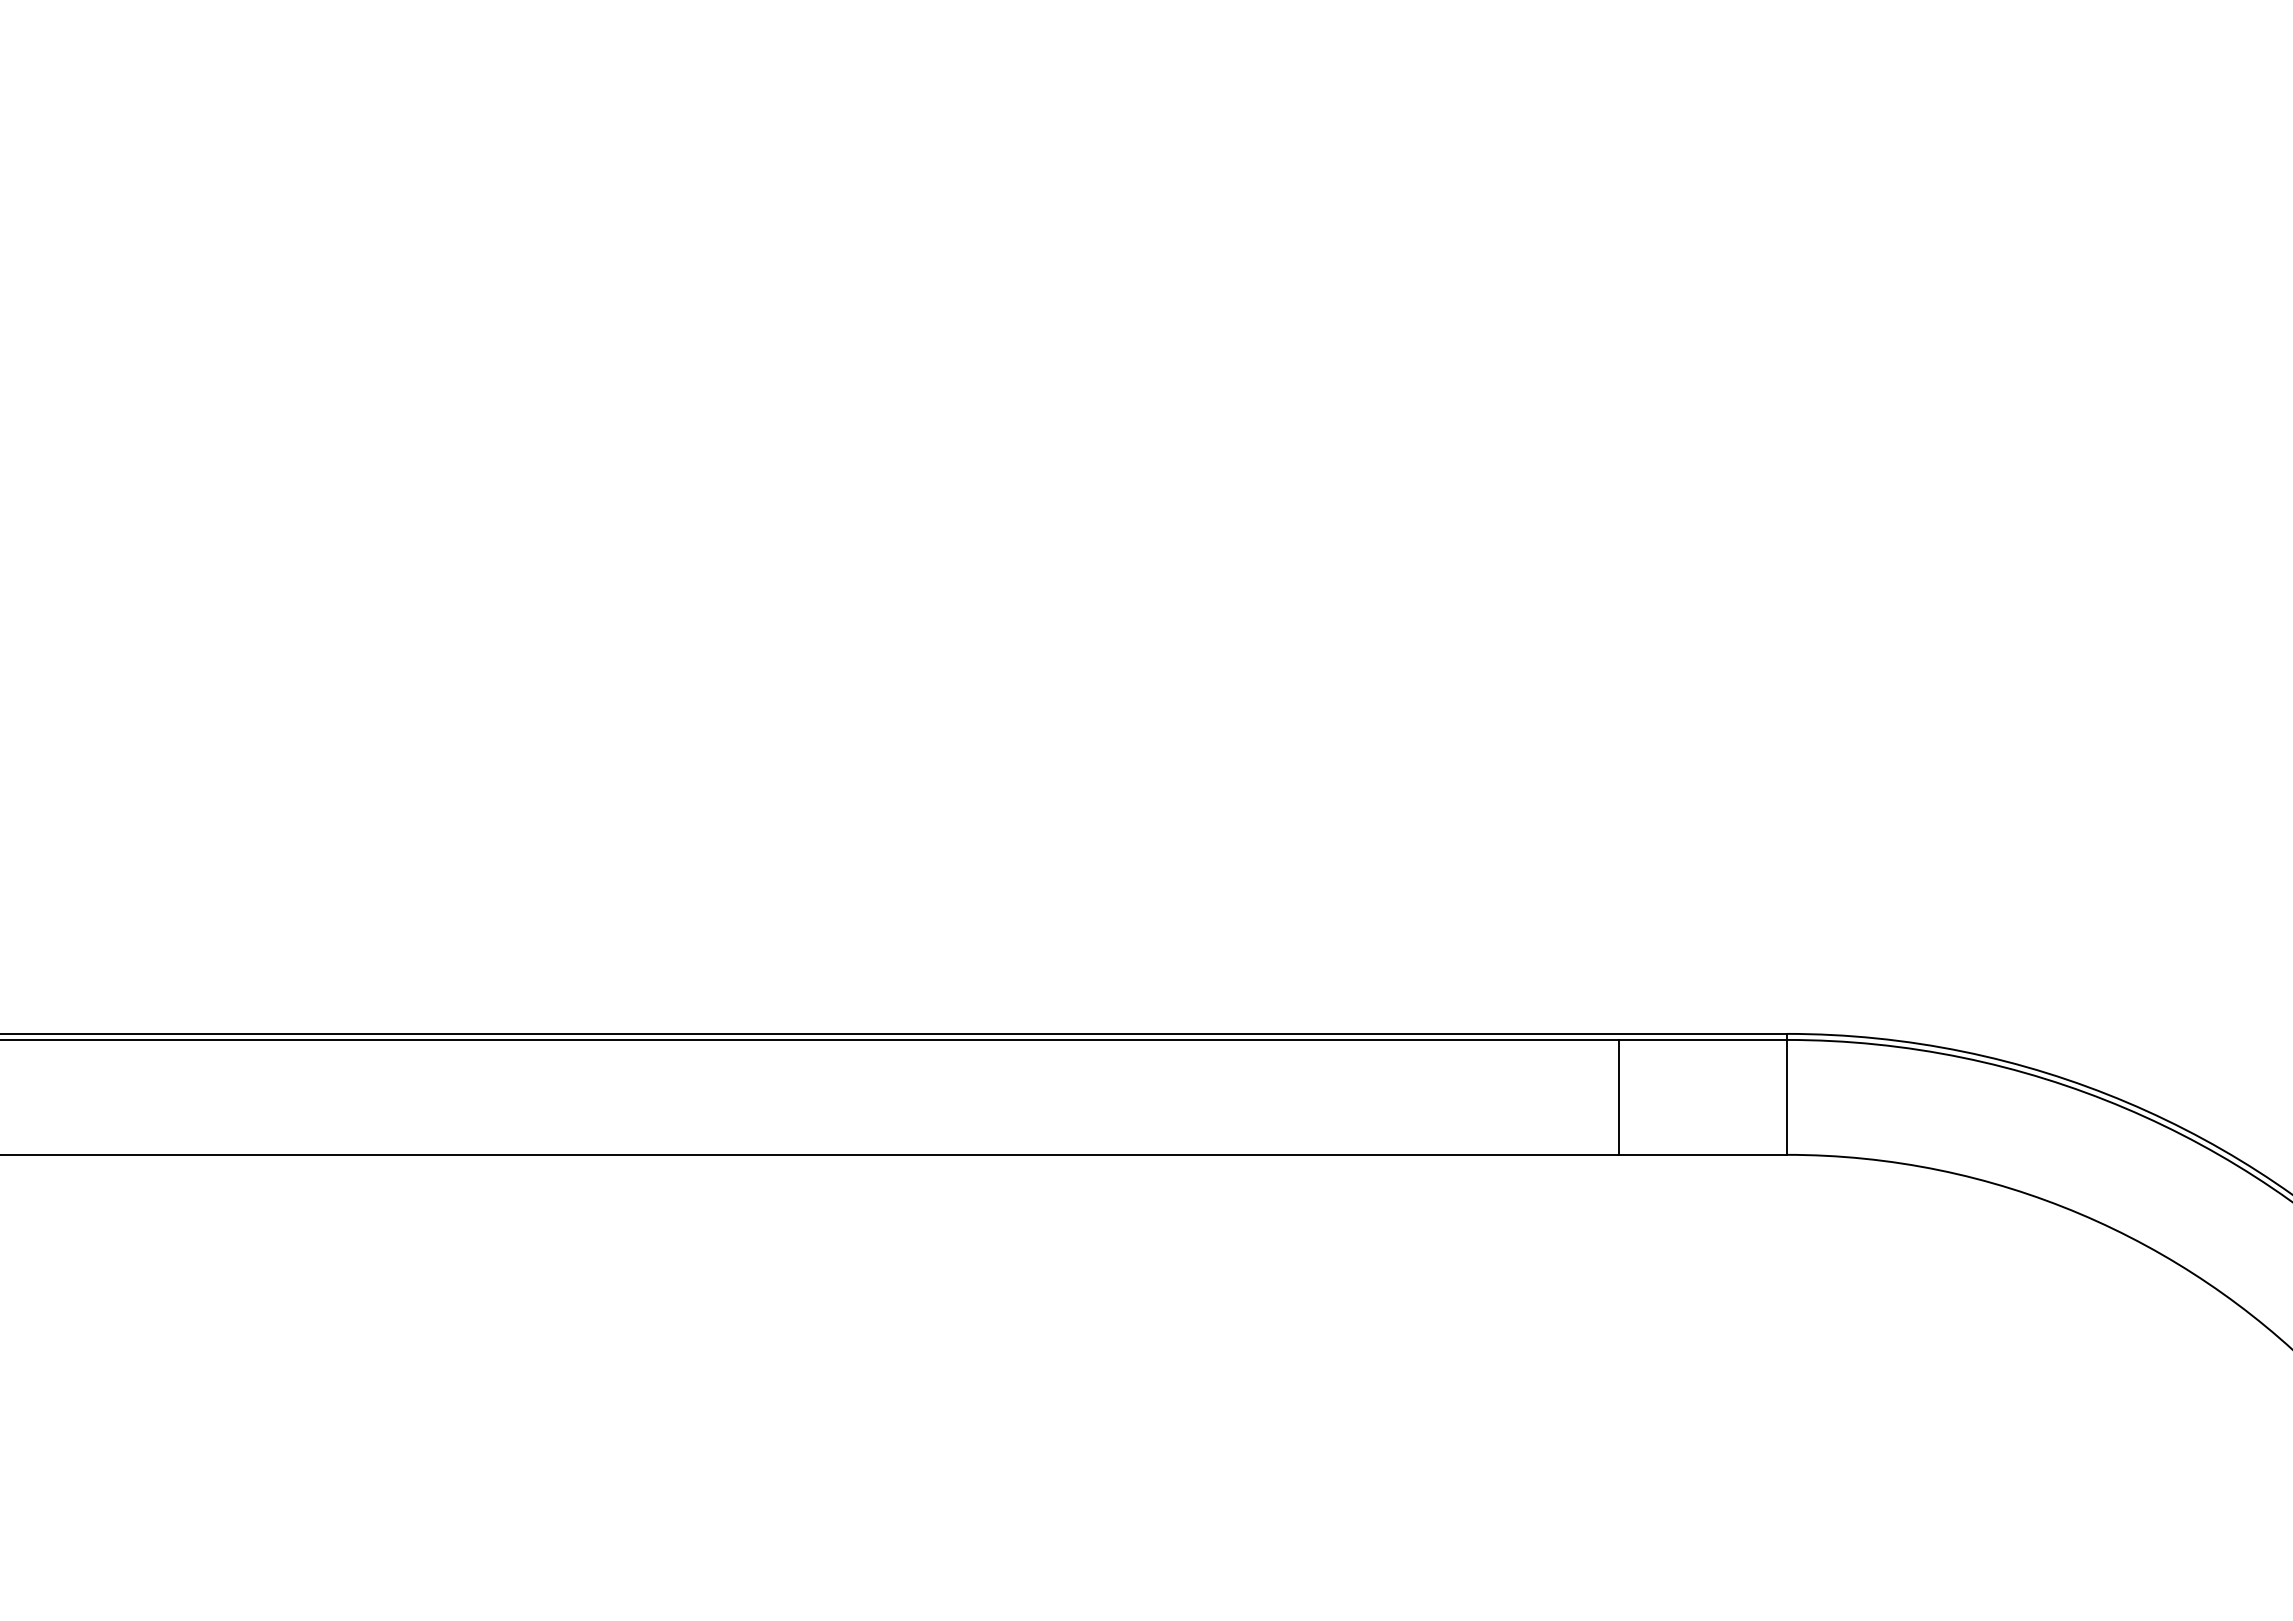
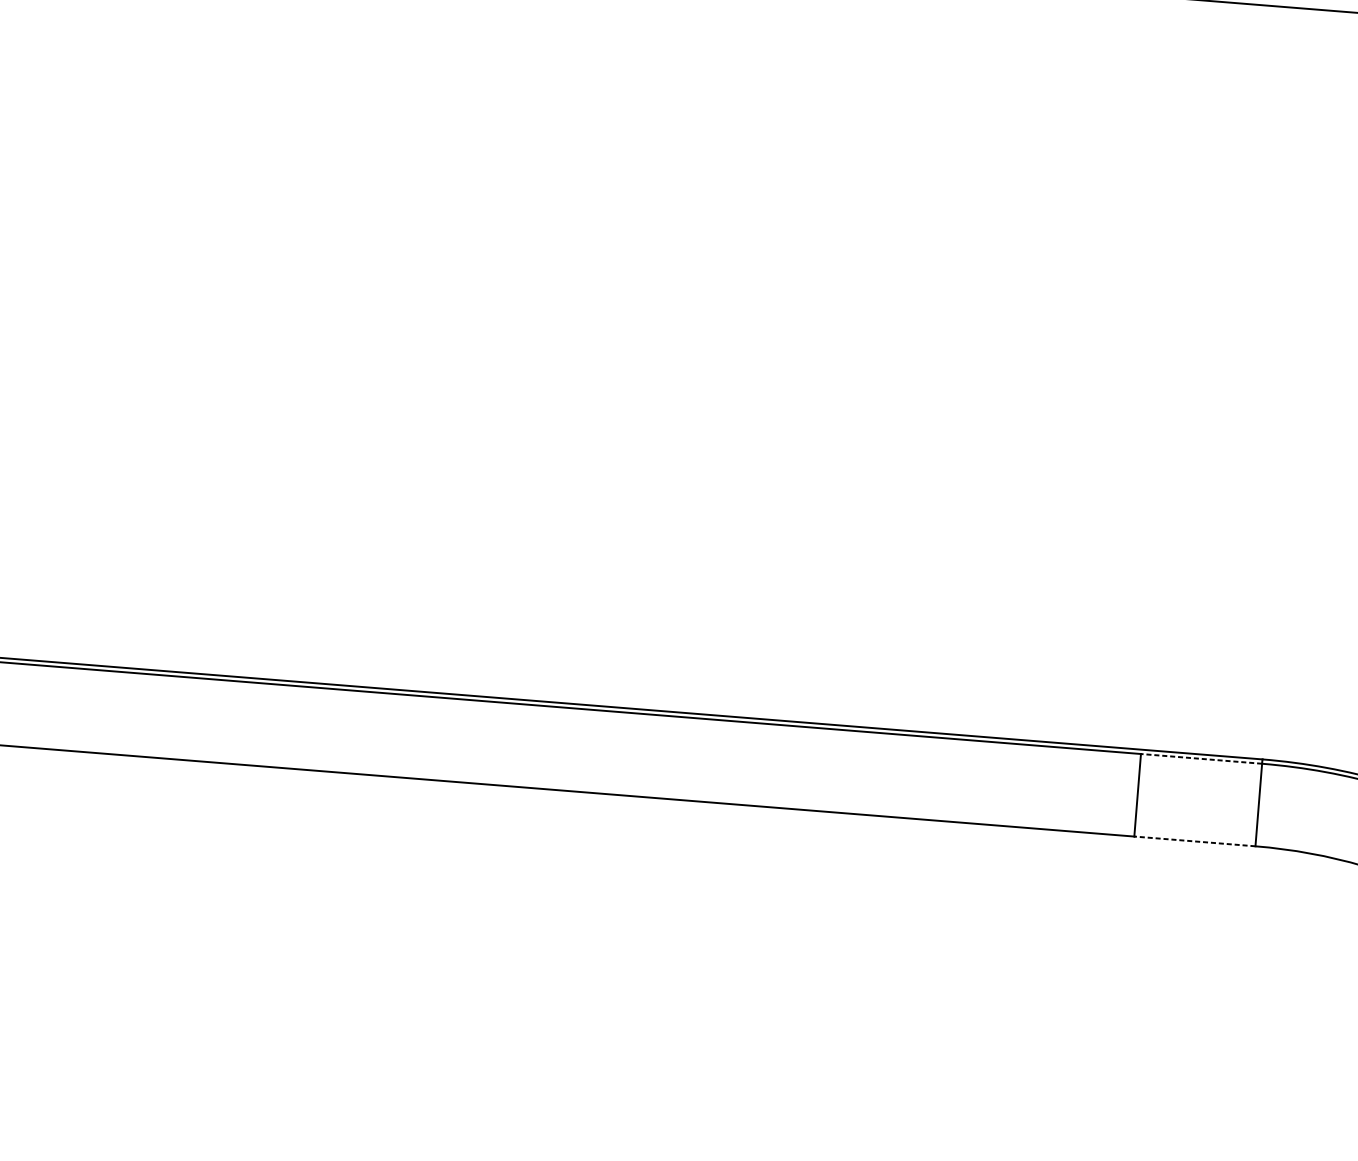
line: (1702, 1039) -> (1201, 758), solid -> dashed
line: (1702, 1154) -> (1194, 841), solid -> dashed

